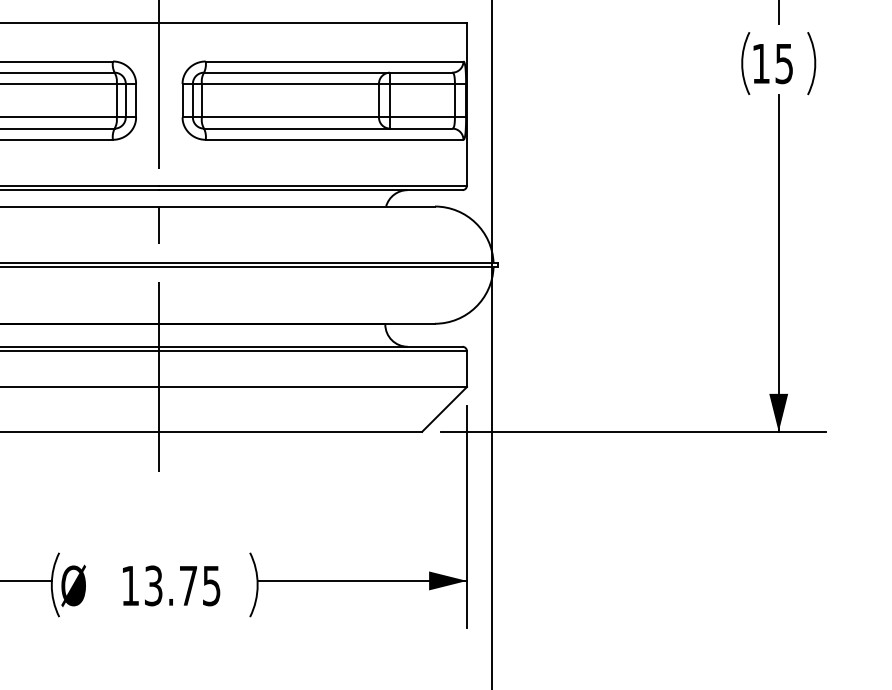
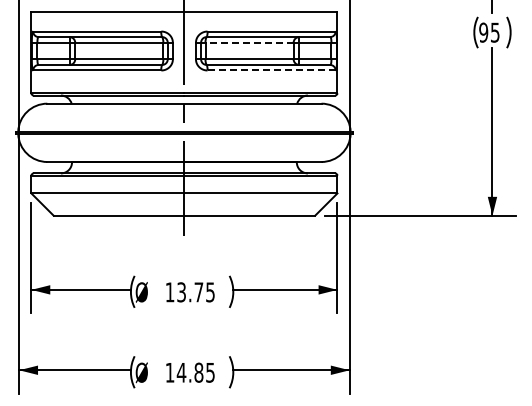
text: (760, 63) -> (483, 32), 15 -> 95
line: (290, 83) -> (249, 42), solid -> dashed
line: (334, 139) -> (271, 70), solid -> dashed

